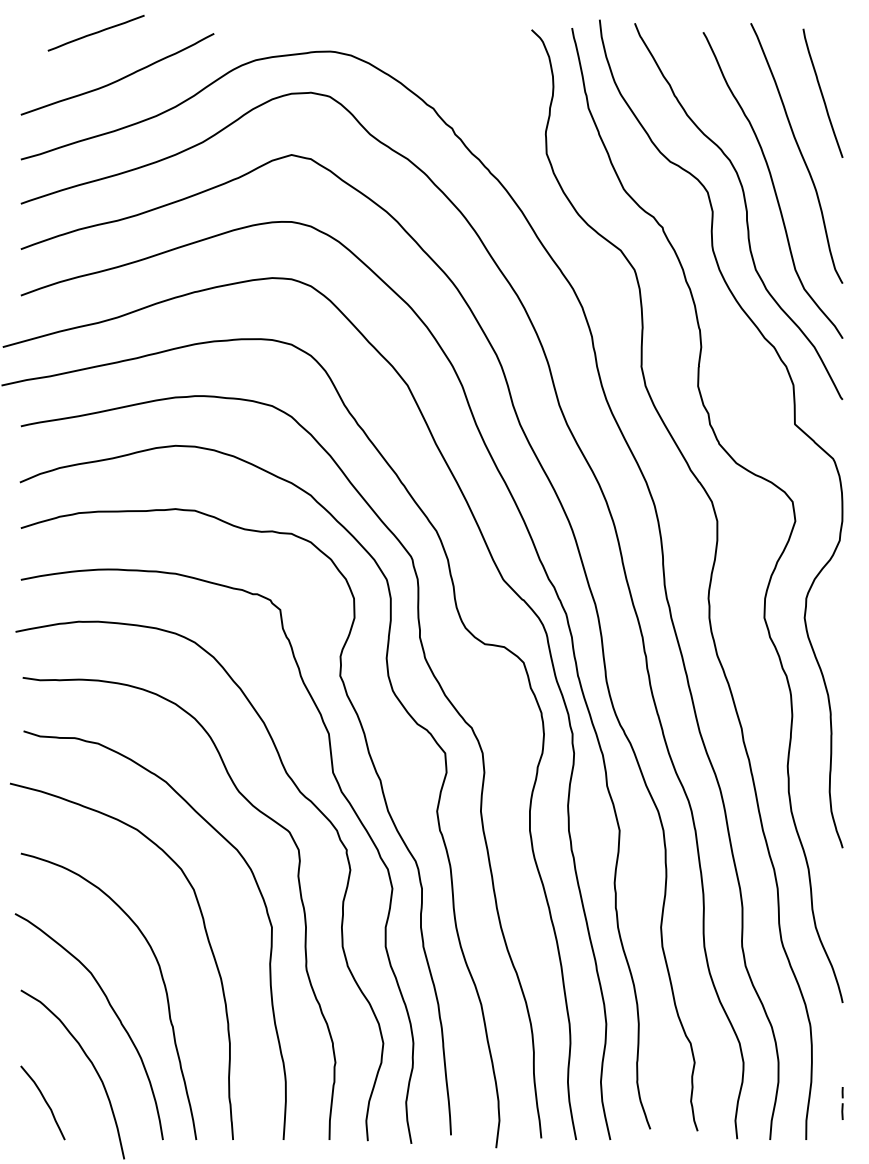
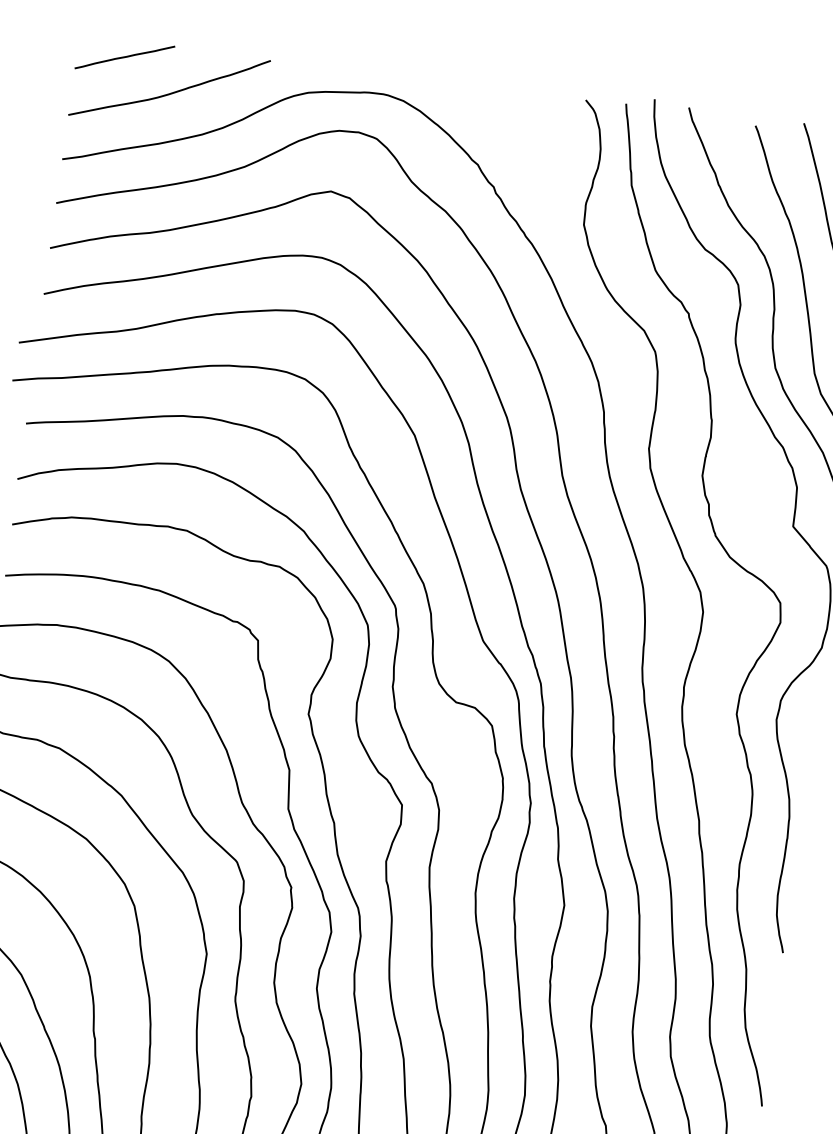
line: (95, 33) -> (124, 57), moved

